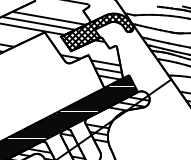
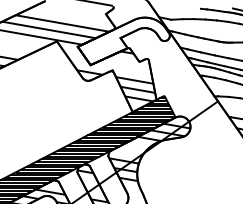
hatch: (97, 31) -> (124, 40), removed

